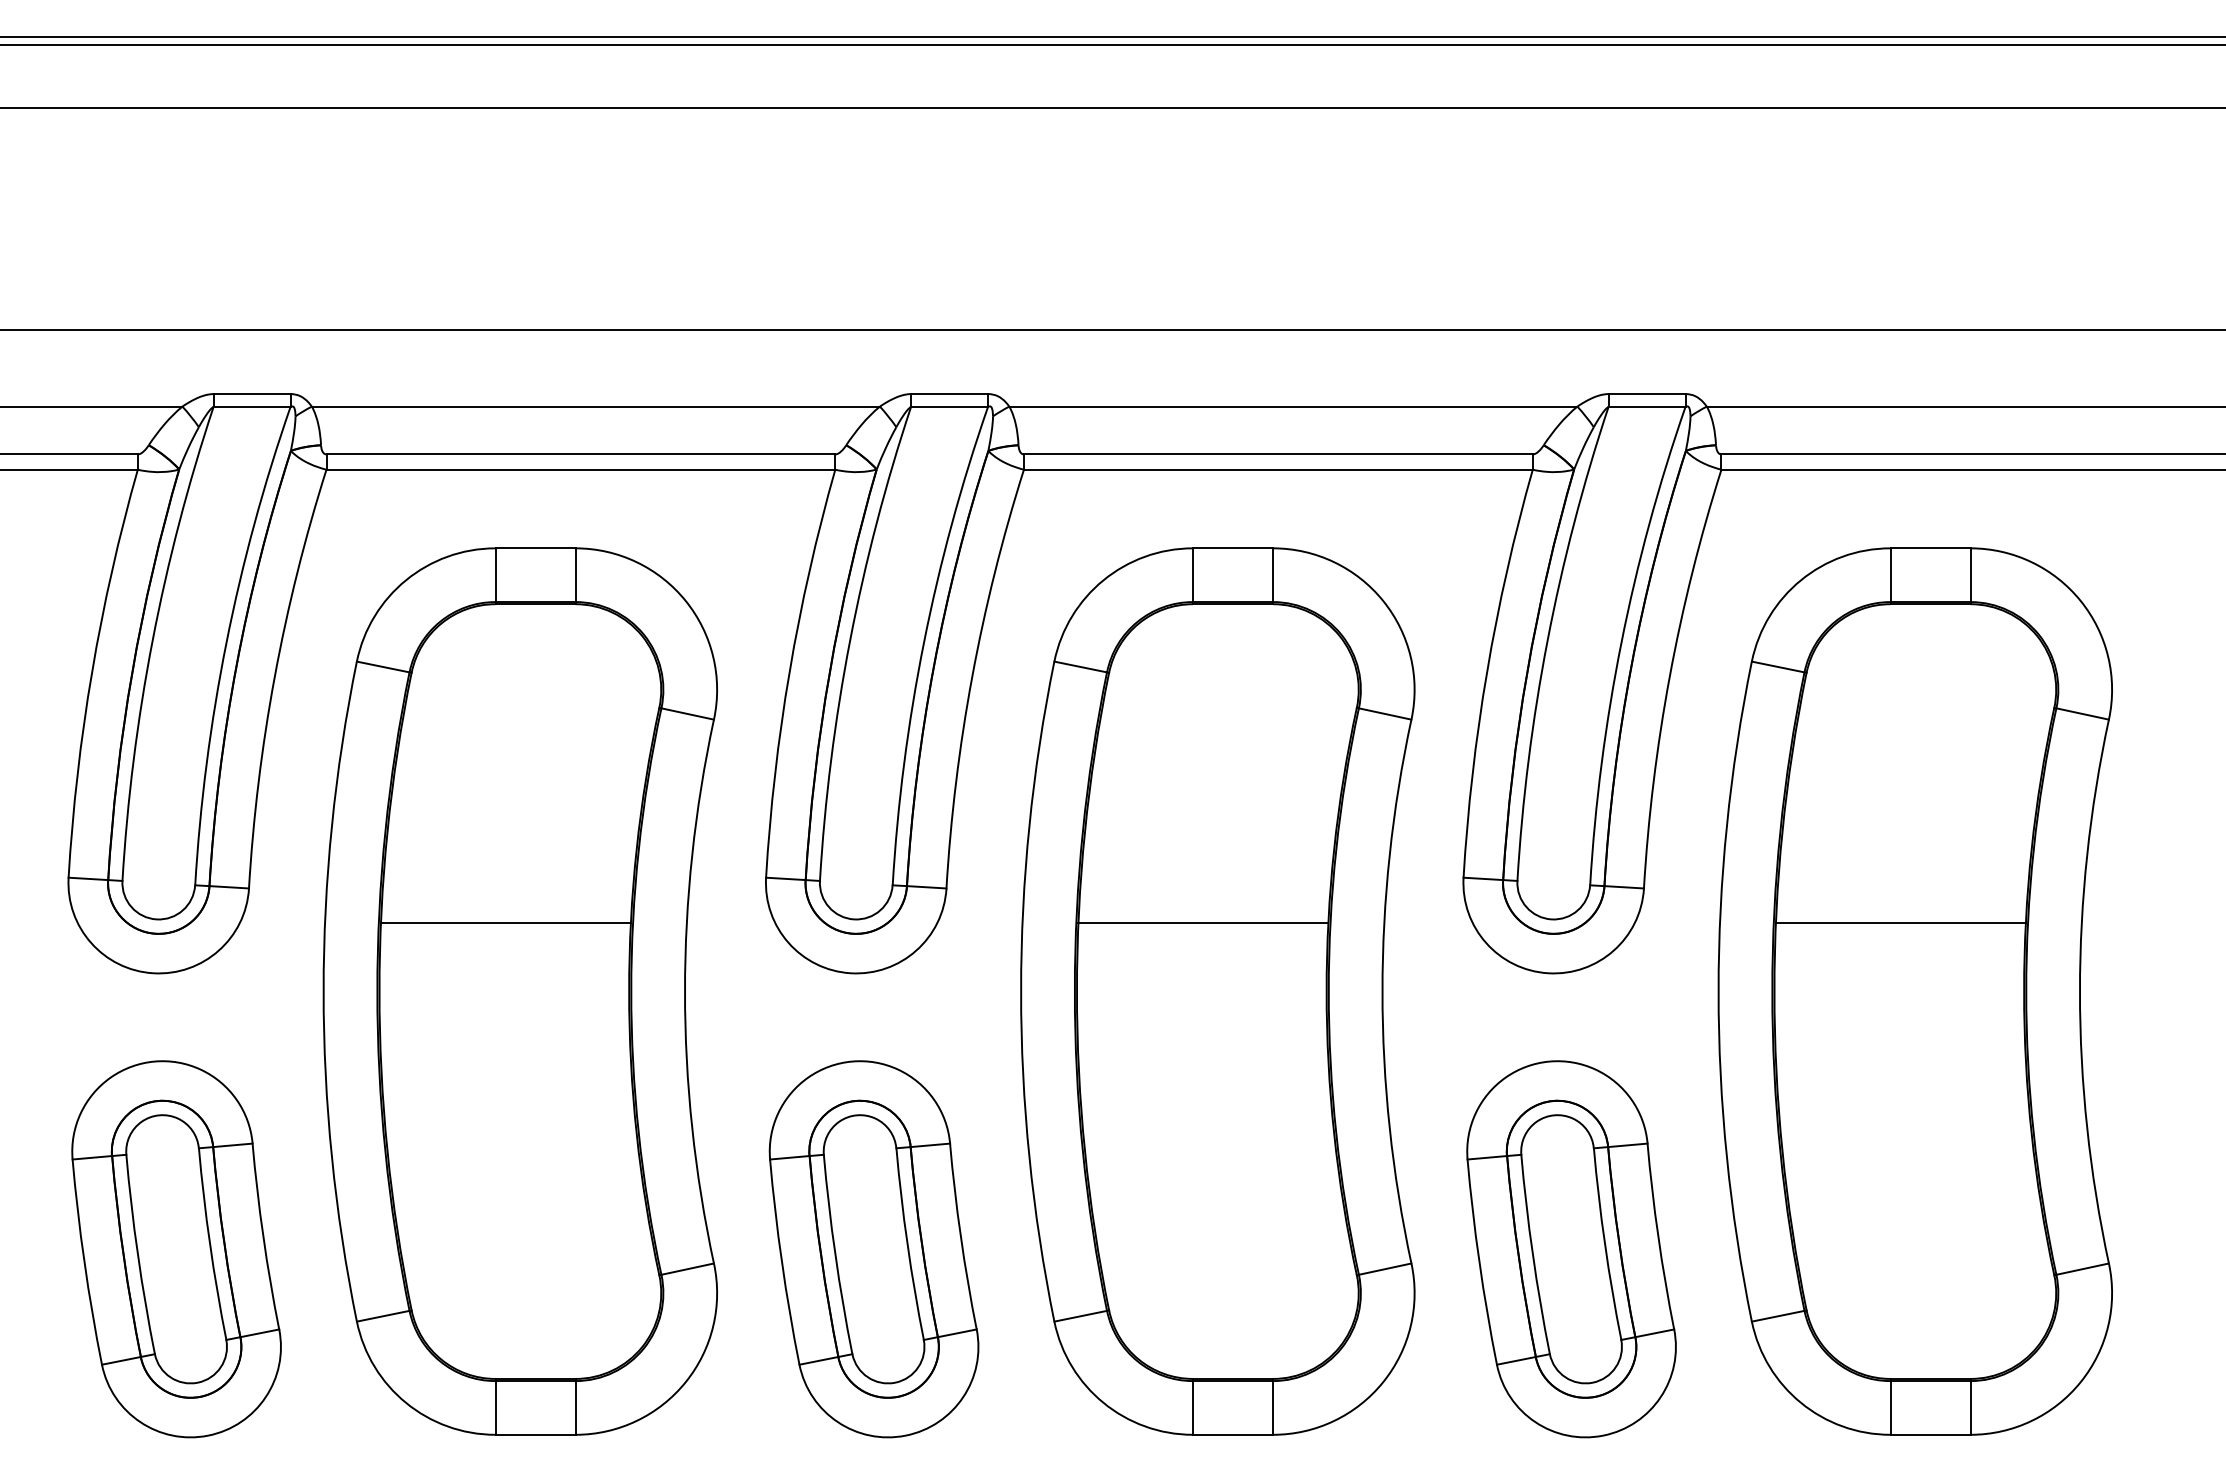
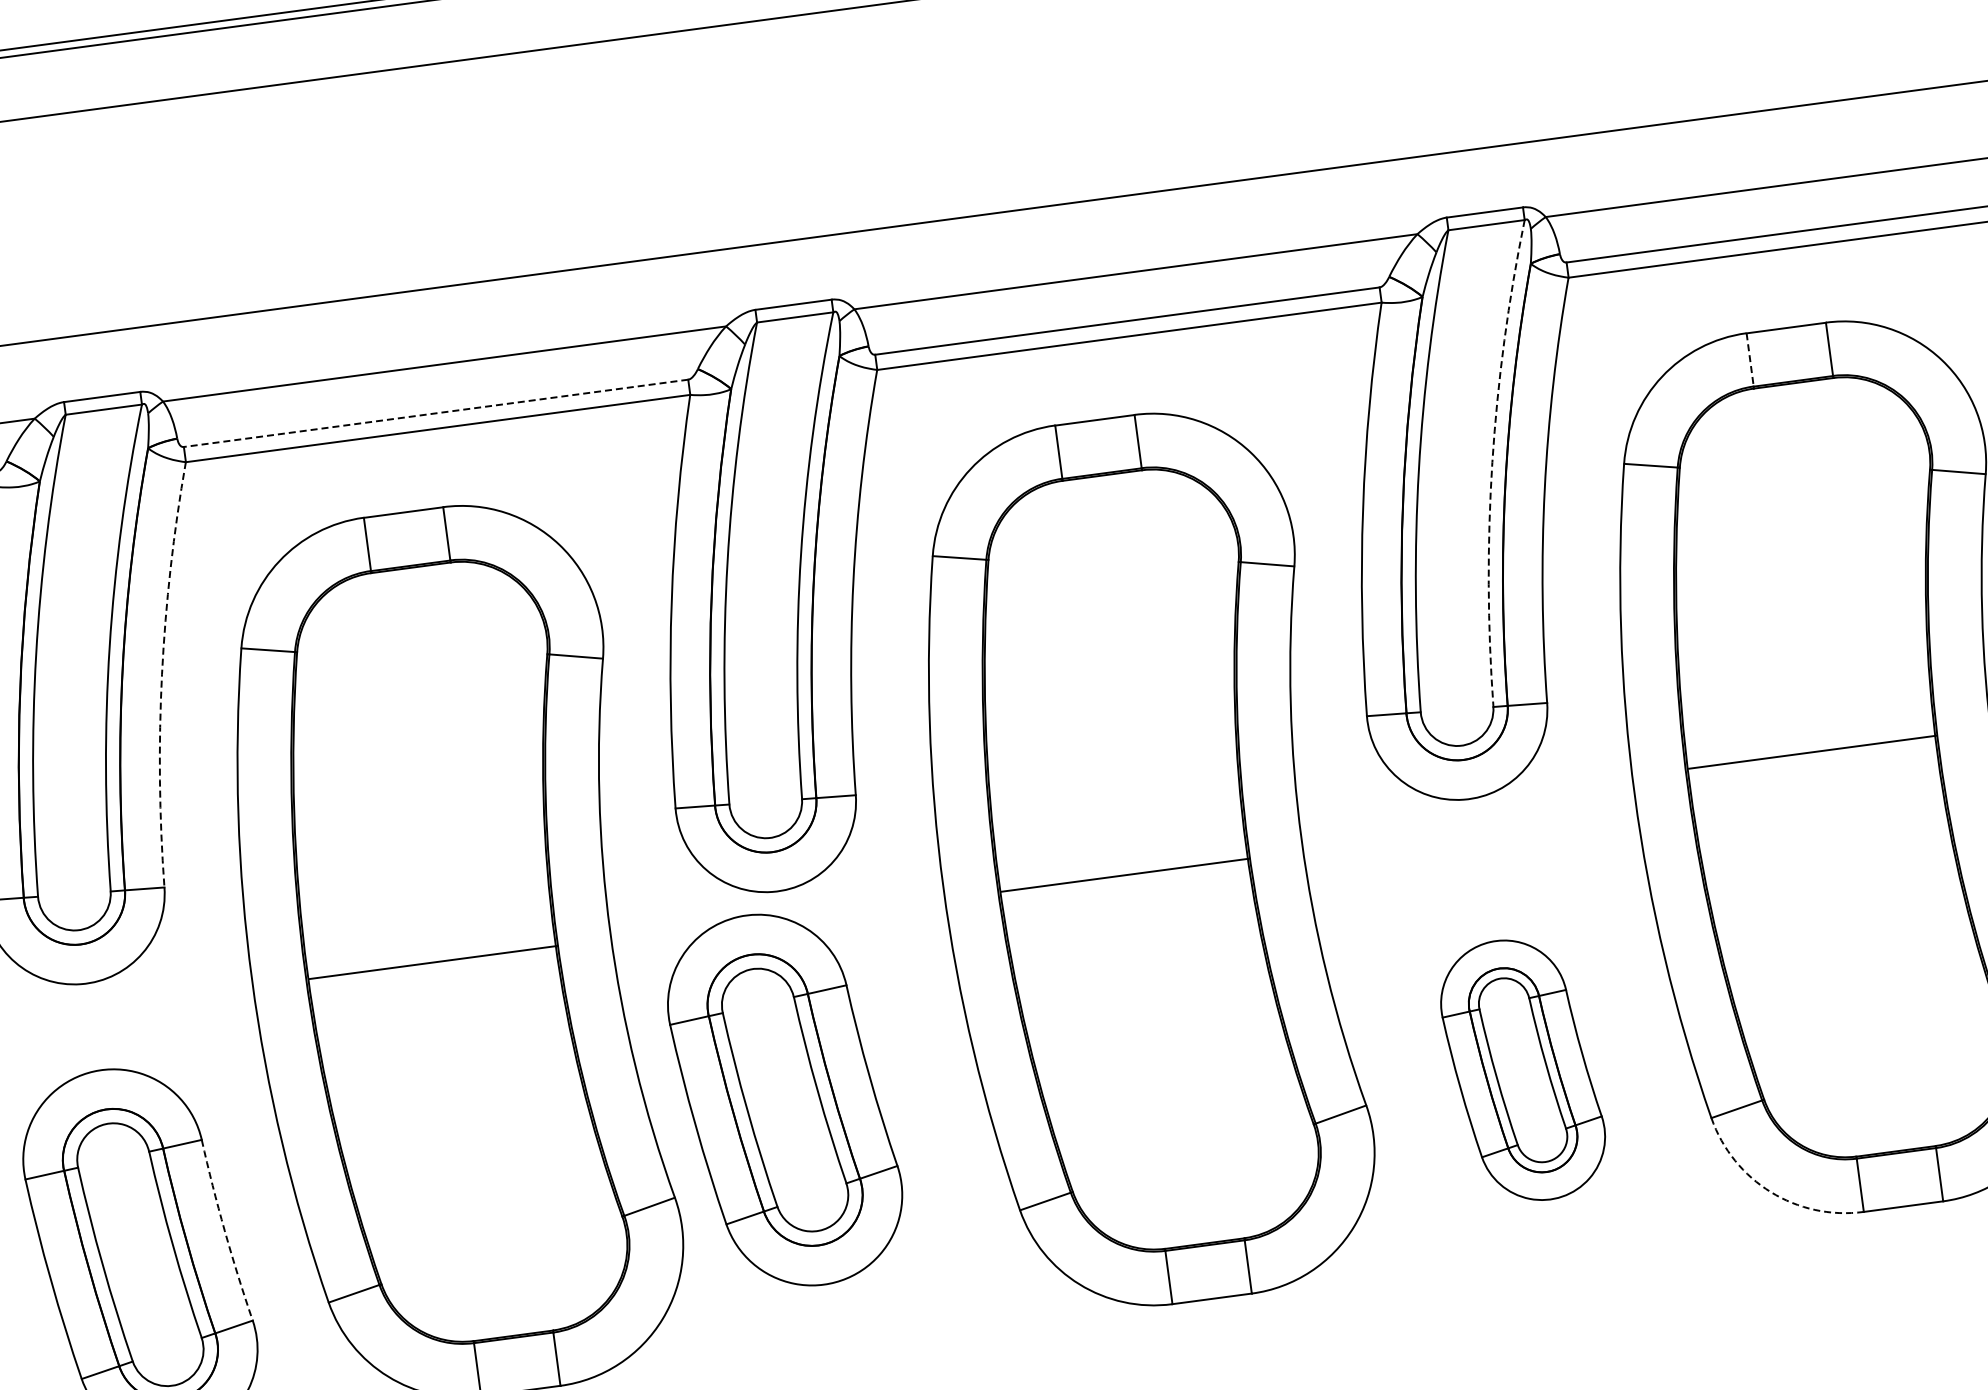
line: (580, 454) -> (435, 413), solid -> dashed
line: (1890, 575) -> (1750, 360), solid -> dashed
arc: (1621, 642) -> (1492, 462), solid -> dashed
arc: (274, 676) -> (161, 674), solid -> dashed
line: (505, 923) -> (433, 962), moved
line: (1203, 923) -> (1125, 875), moved
line: (1900, 923) -> (1812, 752), moved
arc: (263, 1236) -> (224, 1230), solid -> dashed
part: (873, 1249) -> (784, 1100), moved
part: (1571, 1249) -> (1523, 1070), size x0.7
arc: (1801, 1402) -> (1771, 1191), solid -> dashed

